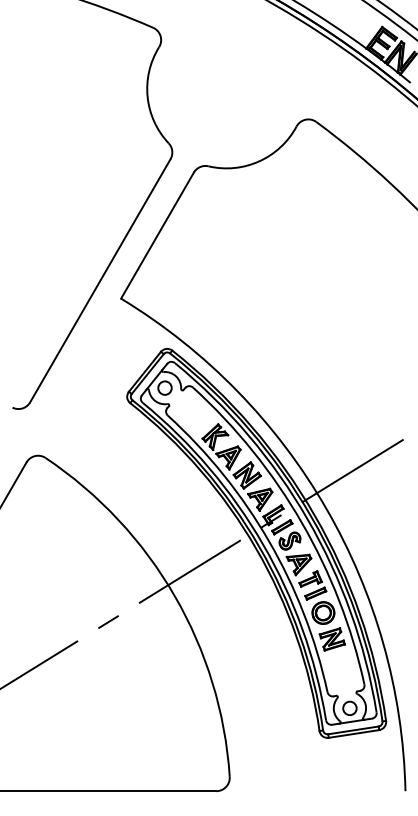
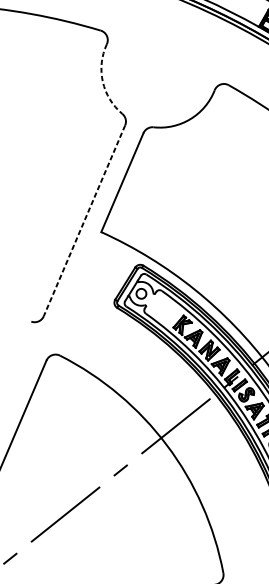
arc: (147, 96) -> (102, 81), solid -> dashed
line: (100, 281) -> (84, 221), solid -> dashed

